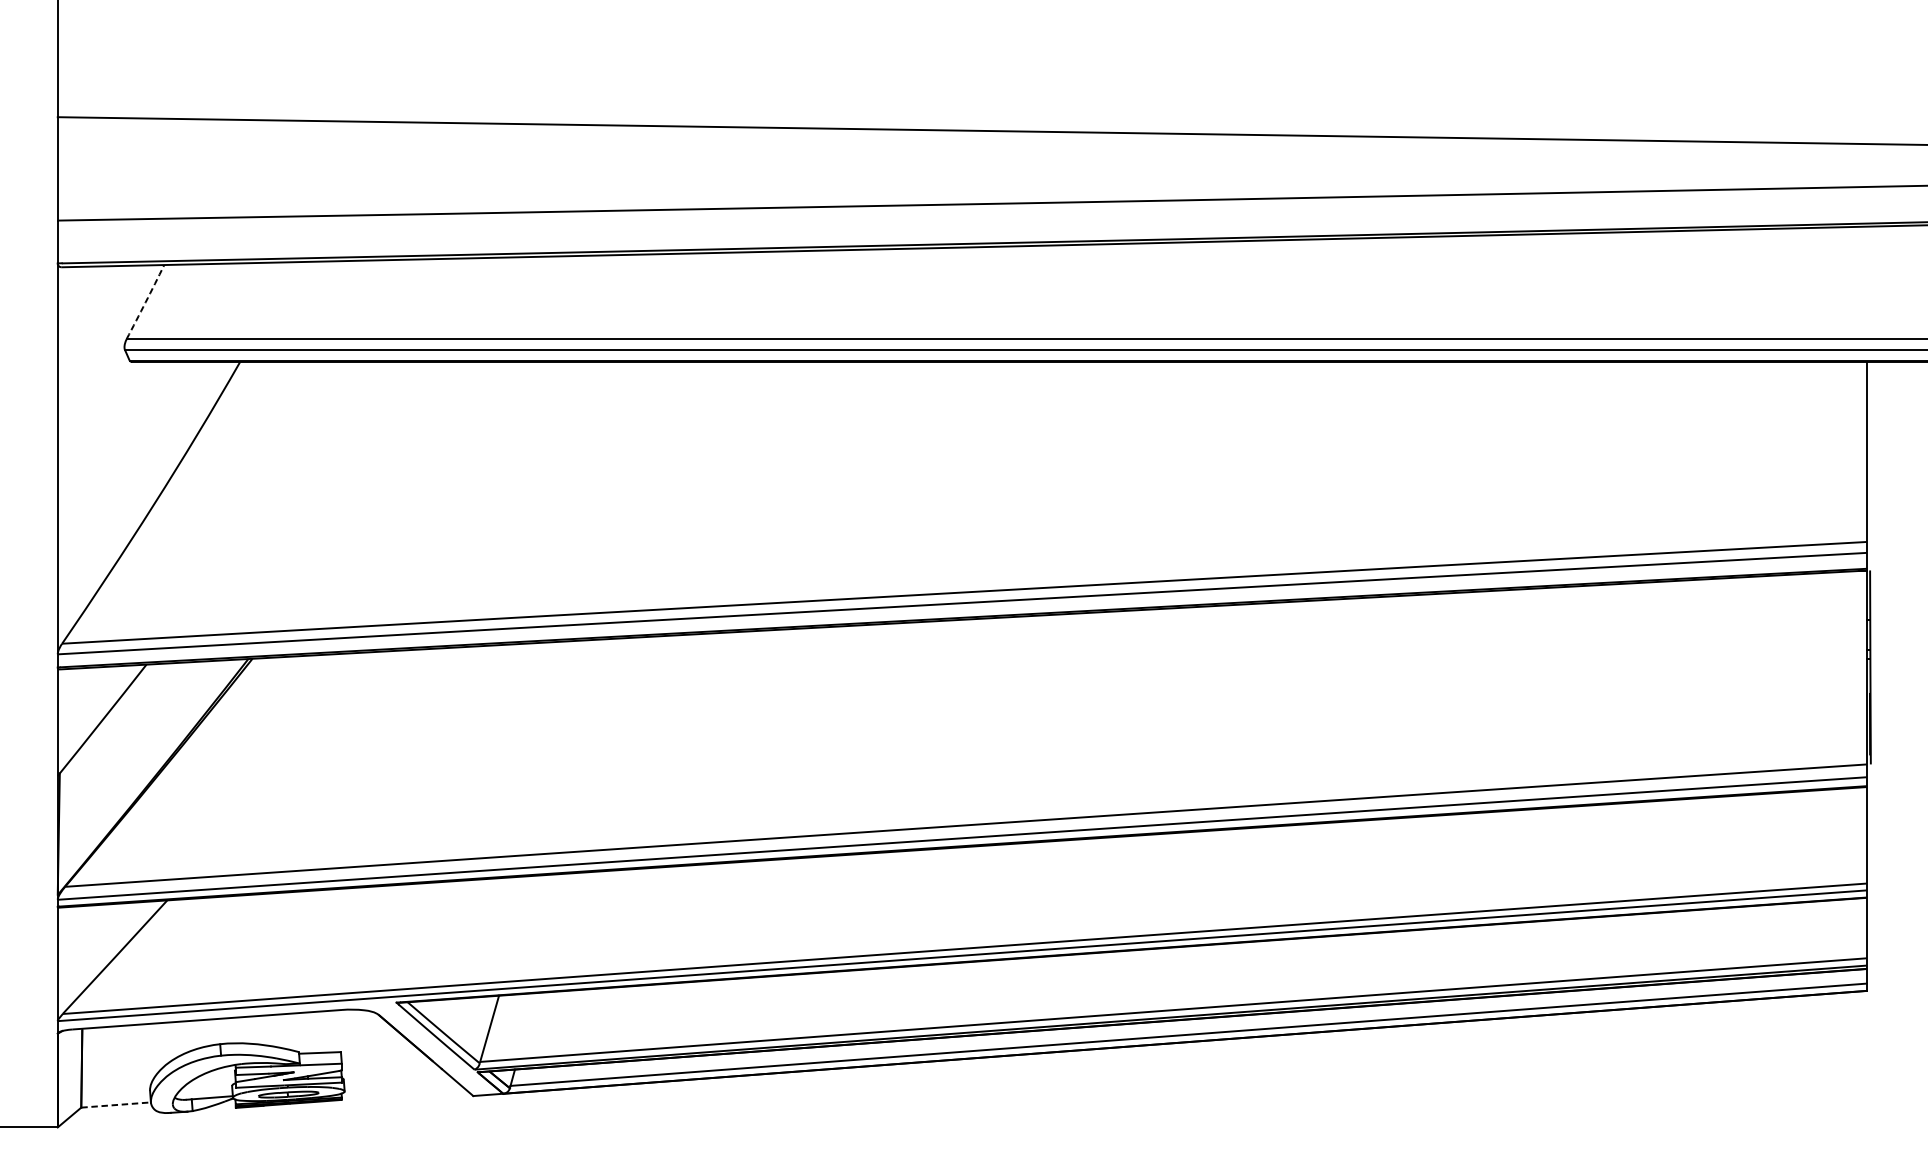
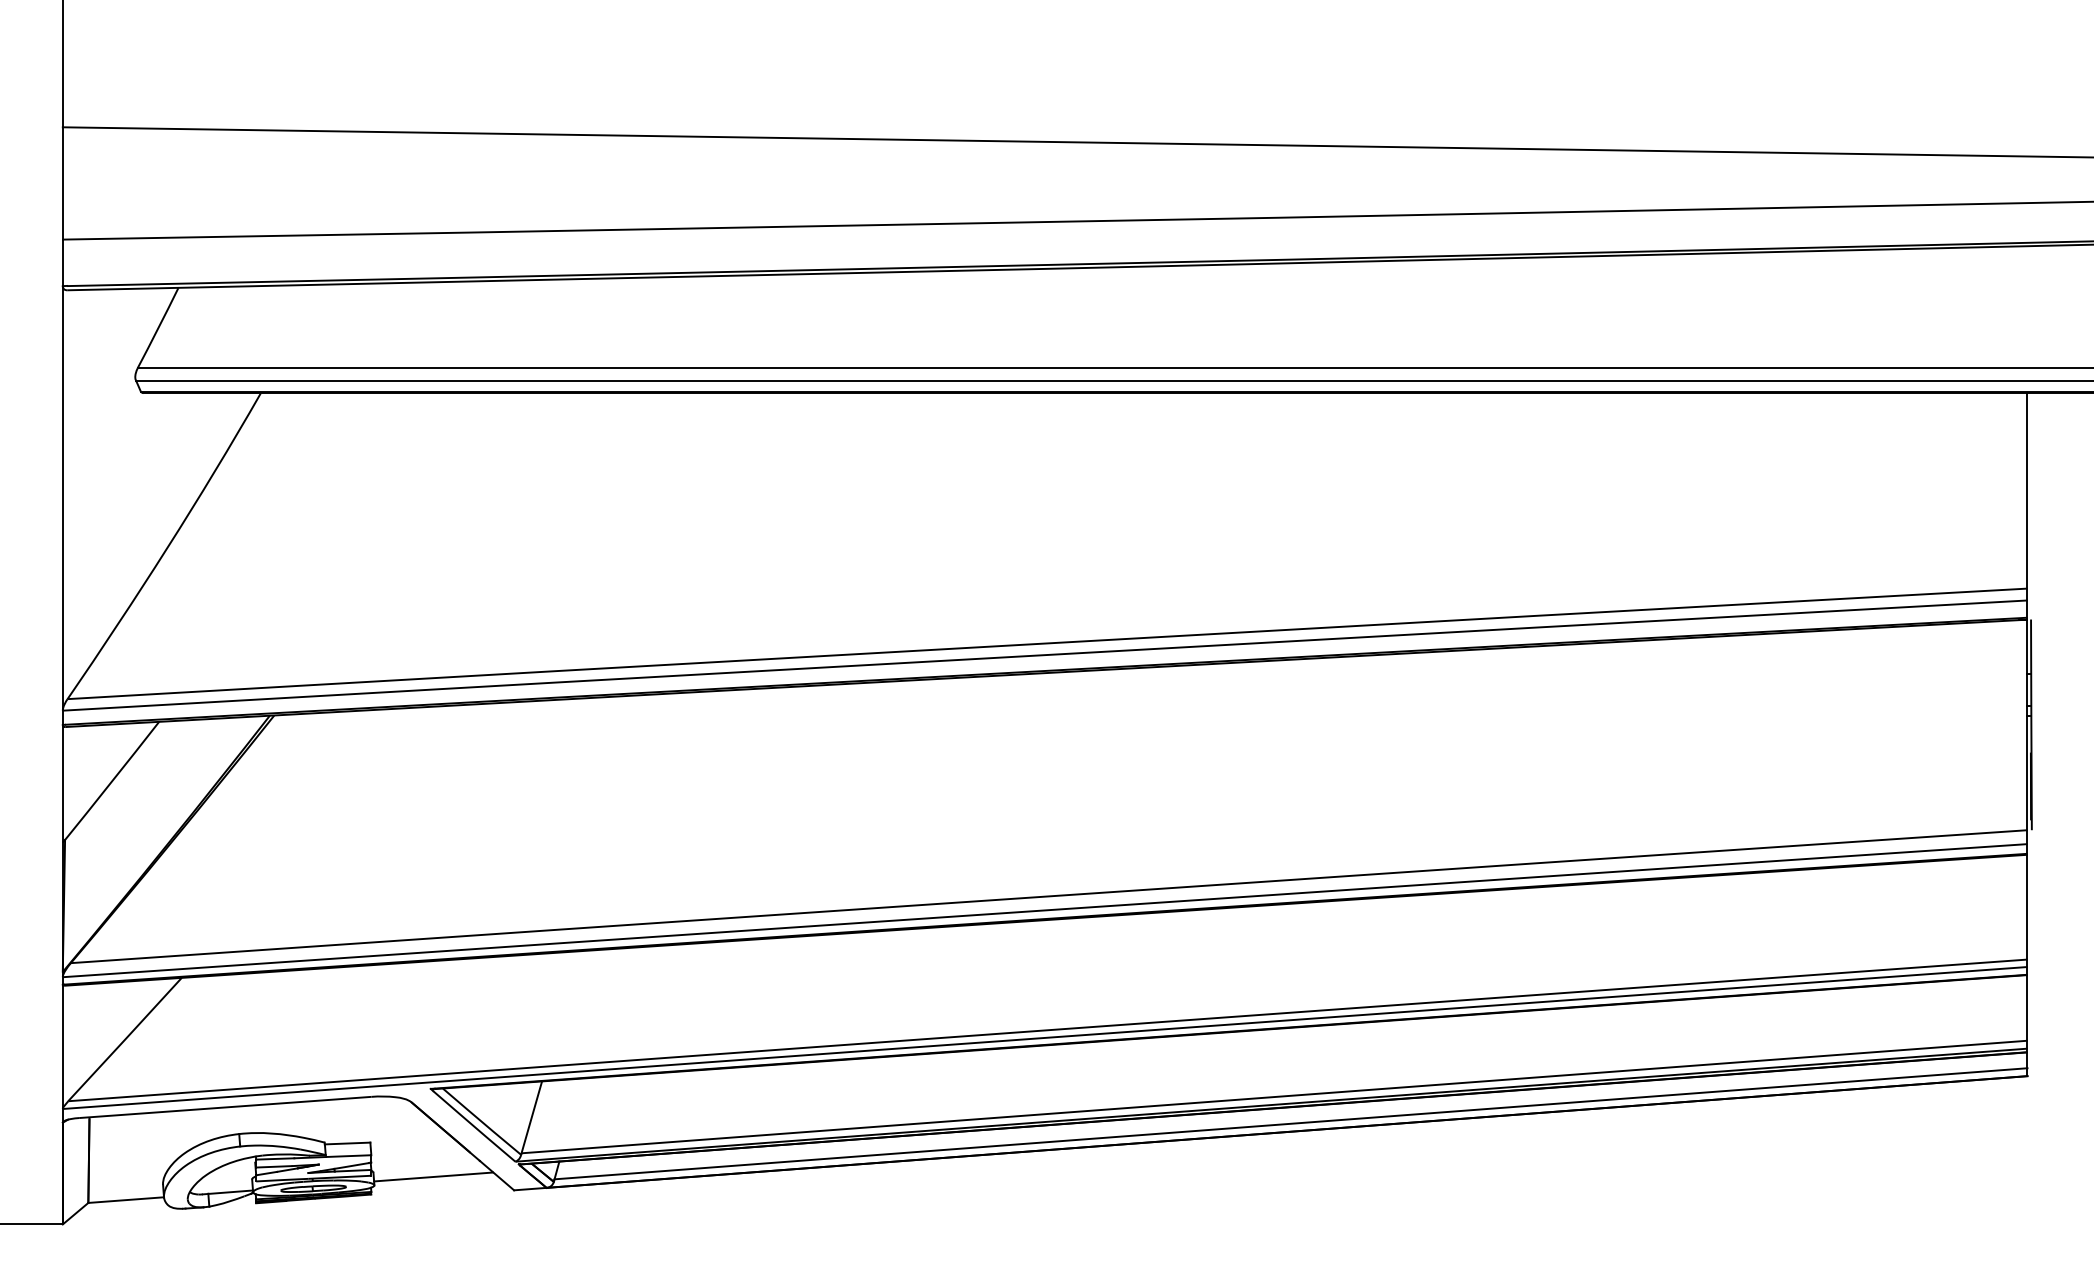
arc: (145, 302) -> (158, 328), dashed -> solid
line: (399, 1083) -> (433, 1176), added
line: (116, 1105) -> (126, 1200), dashed -> solid

